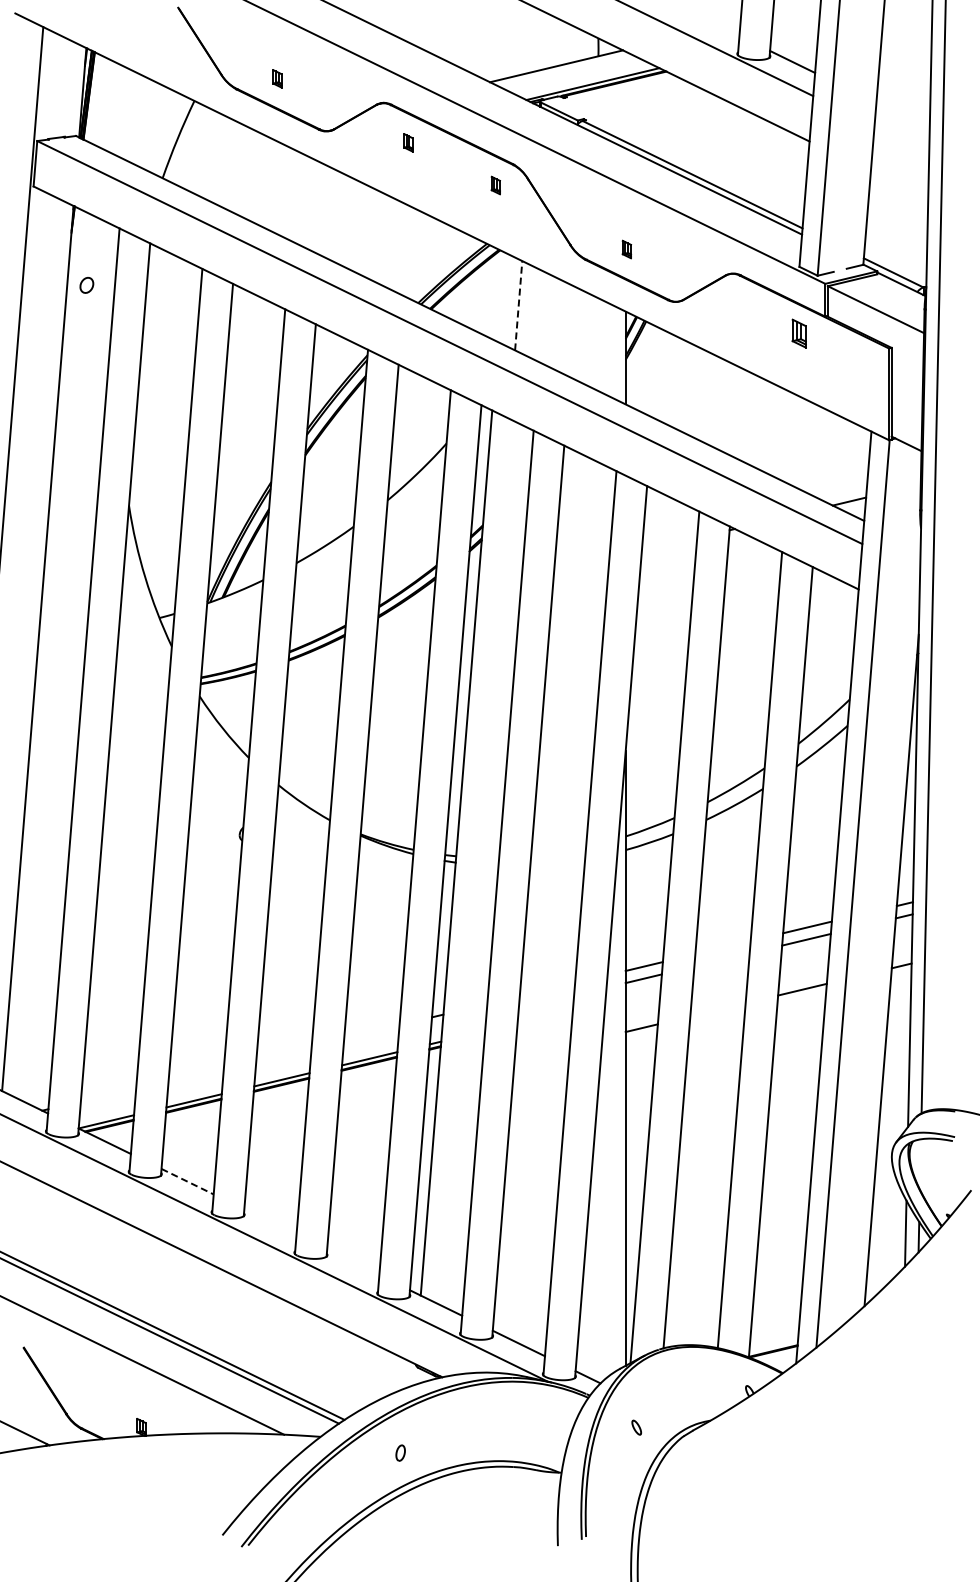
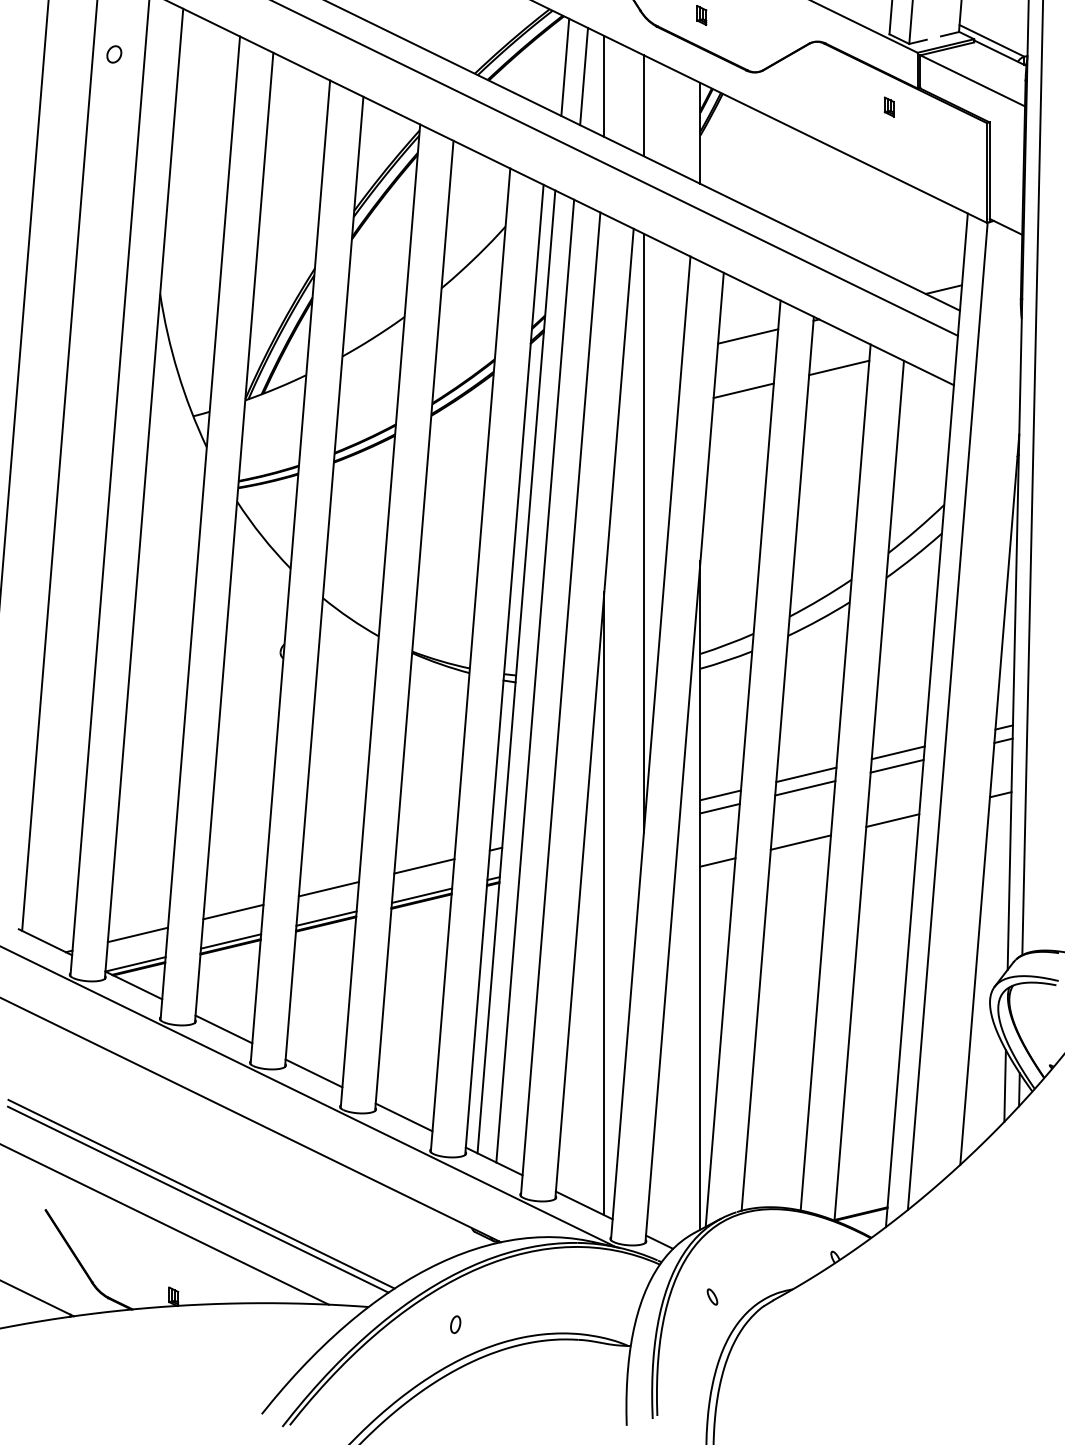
line: (501, 296) -> (565, 66), added
line: (518, 305) -> (583, 76), dashed -> solid
line: (537, 314) -> (604, 86), added
line: (573, 332) -> (643, 105), added
part: (799, 333) -> (889, 106), size x0.62
line: (669, 544) -> (748, 336), added
line: (752, 573) -> (838, 367), added
line: (665, 594) -> (743, 390), added
line: (573, 725) -> (643, 533), added
line: (473, 861) -> (534, 681), added
line: (722, 947) -> (805, 774), added
line: (721, 959) -> (804, 787), added
line: (717, 1009) -> (800, 842), added
line: (371, 1031) -> (423, 866), added
line: (283, 1052) -> (328, 888), added
line: (537, 1065) -> (604, 903), added
line: (196, 1073) -> (233, 911), added
line: (108, 1094) -> (137, 934), added
line: (188, 1181) -> (224, 1029), dashed -> solid
line: (270, 1221) -> (314, 1072), added
line: (353, 1262) -> (404, 1117), added

